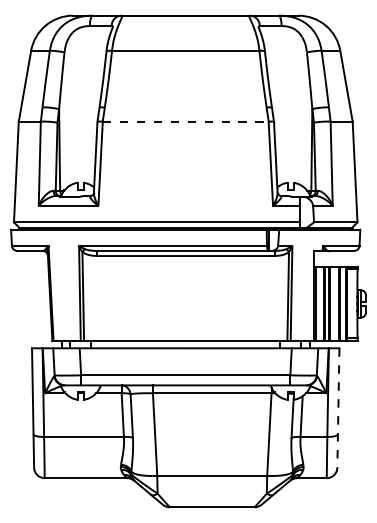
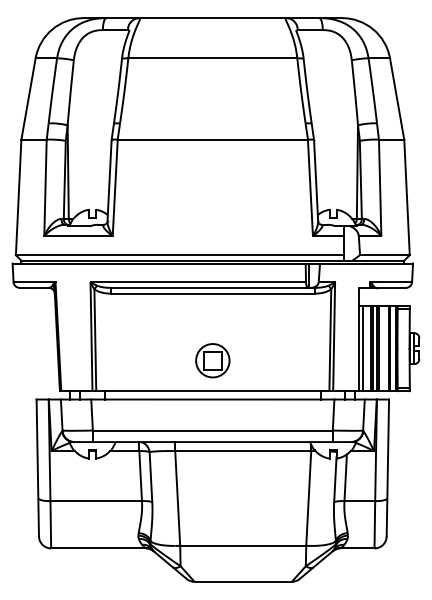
line: (185, 121) -> (212, 139), dashed -> solid
part: (185, 314) -> (212, 360), added
line: (338, 408) -> (387, 468), dashed -> solid

